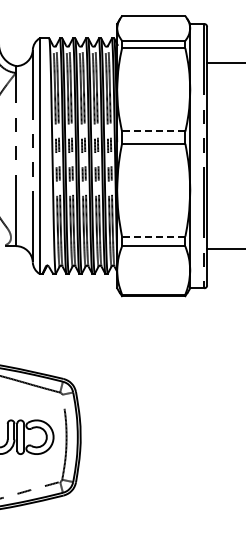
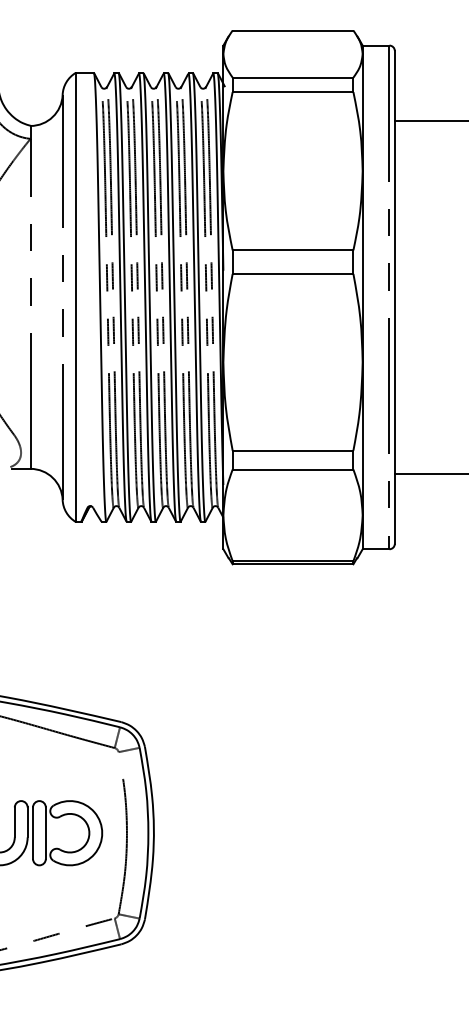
line: (153, 131) -> (292, 250), dashed -> solid
line: (153, 236) -> (292, 450), dashed -> solid

